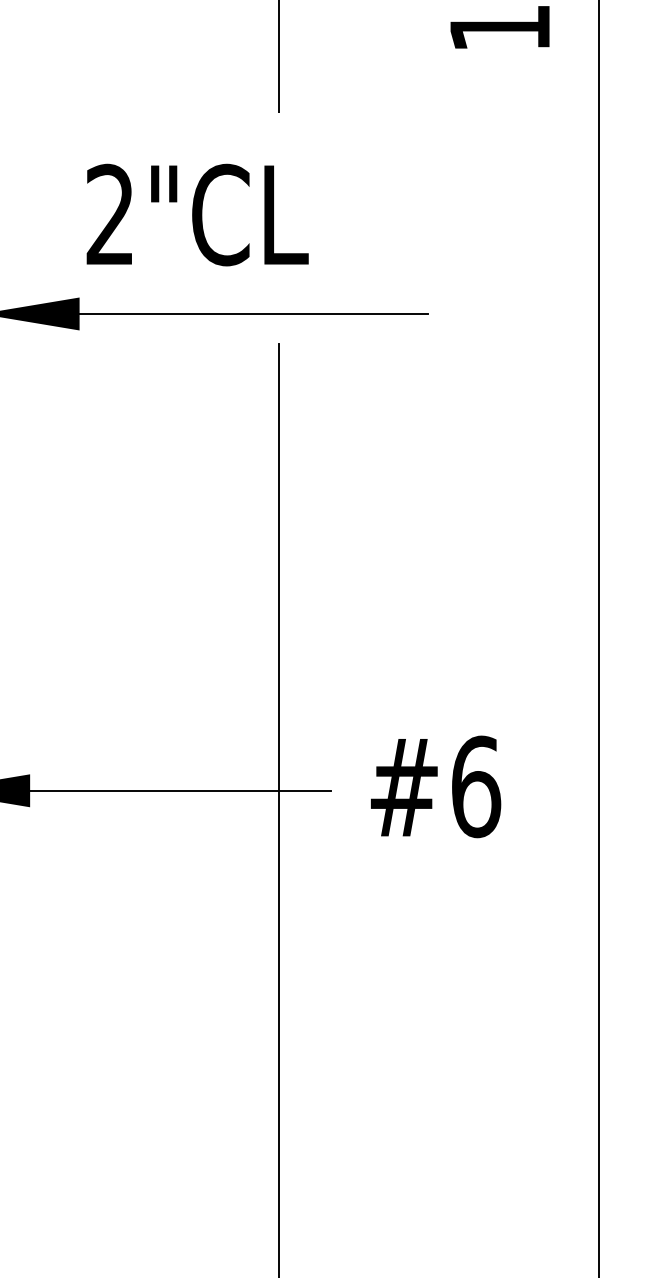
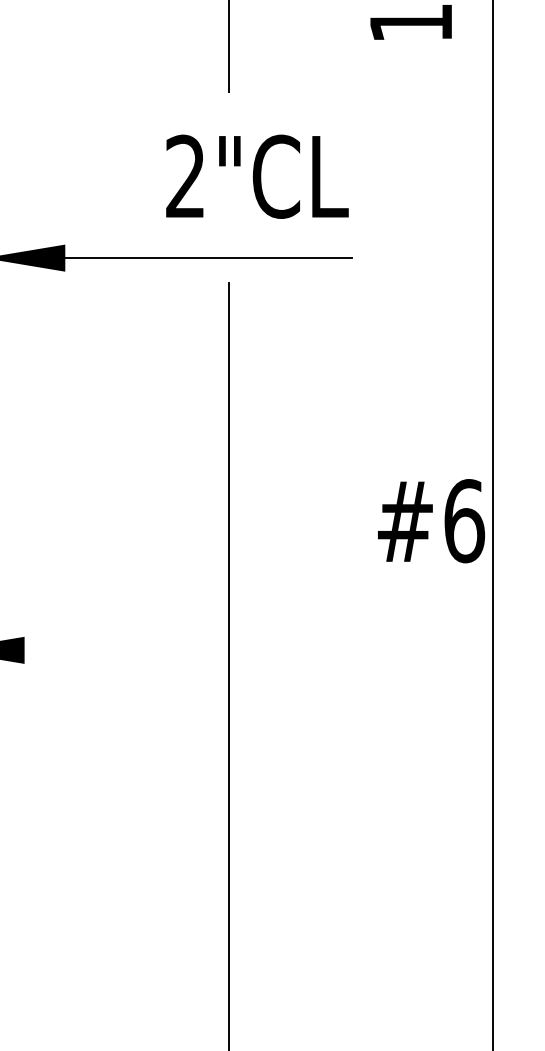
text: (197, 214) -> (257, 176), moved
text: (436, 787) -> (431, 521), moved
line: (180, 790) -> (148, 650), removed

